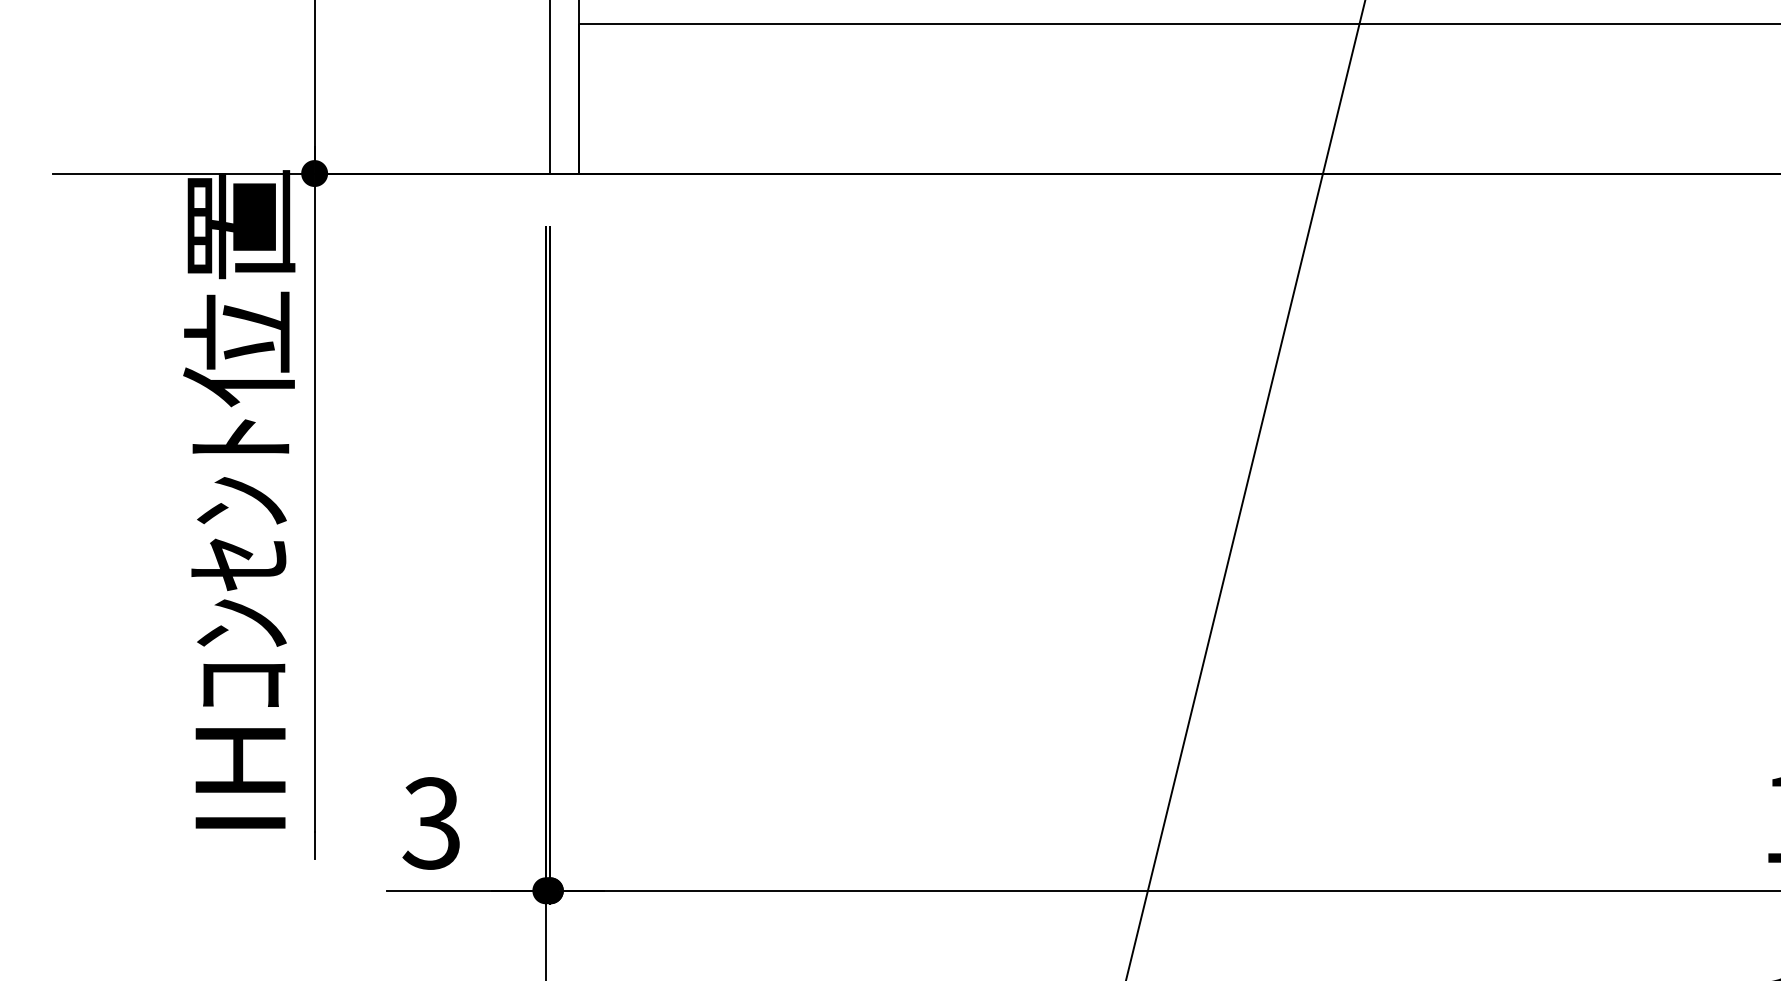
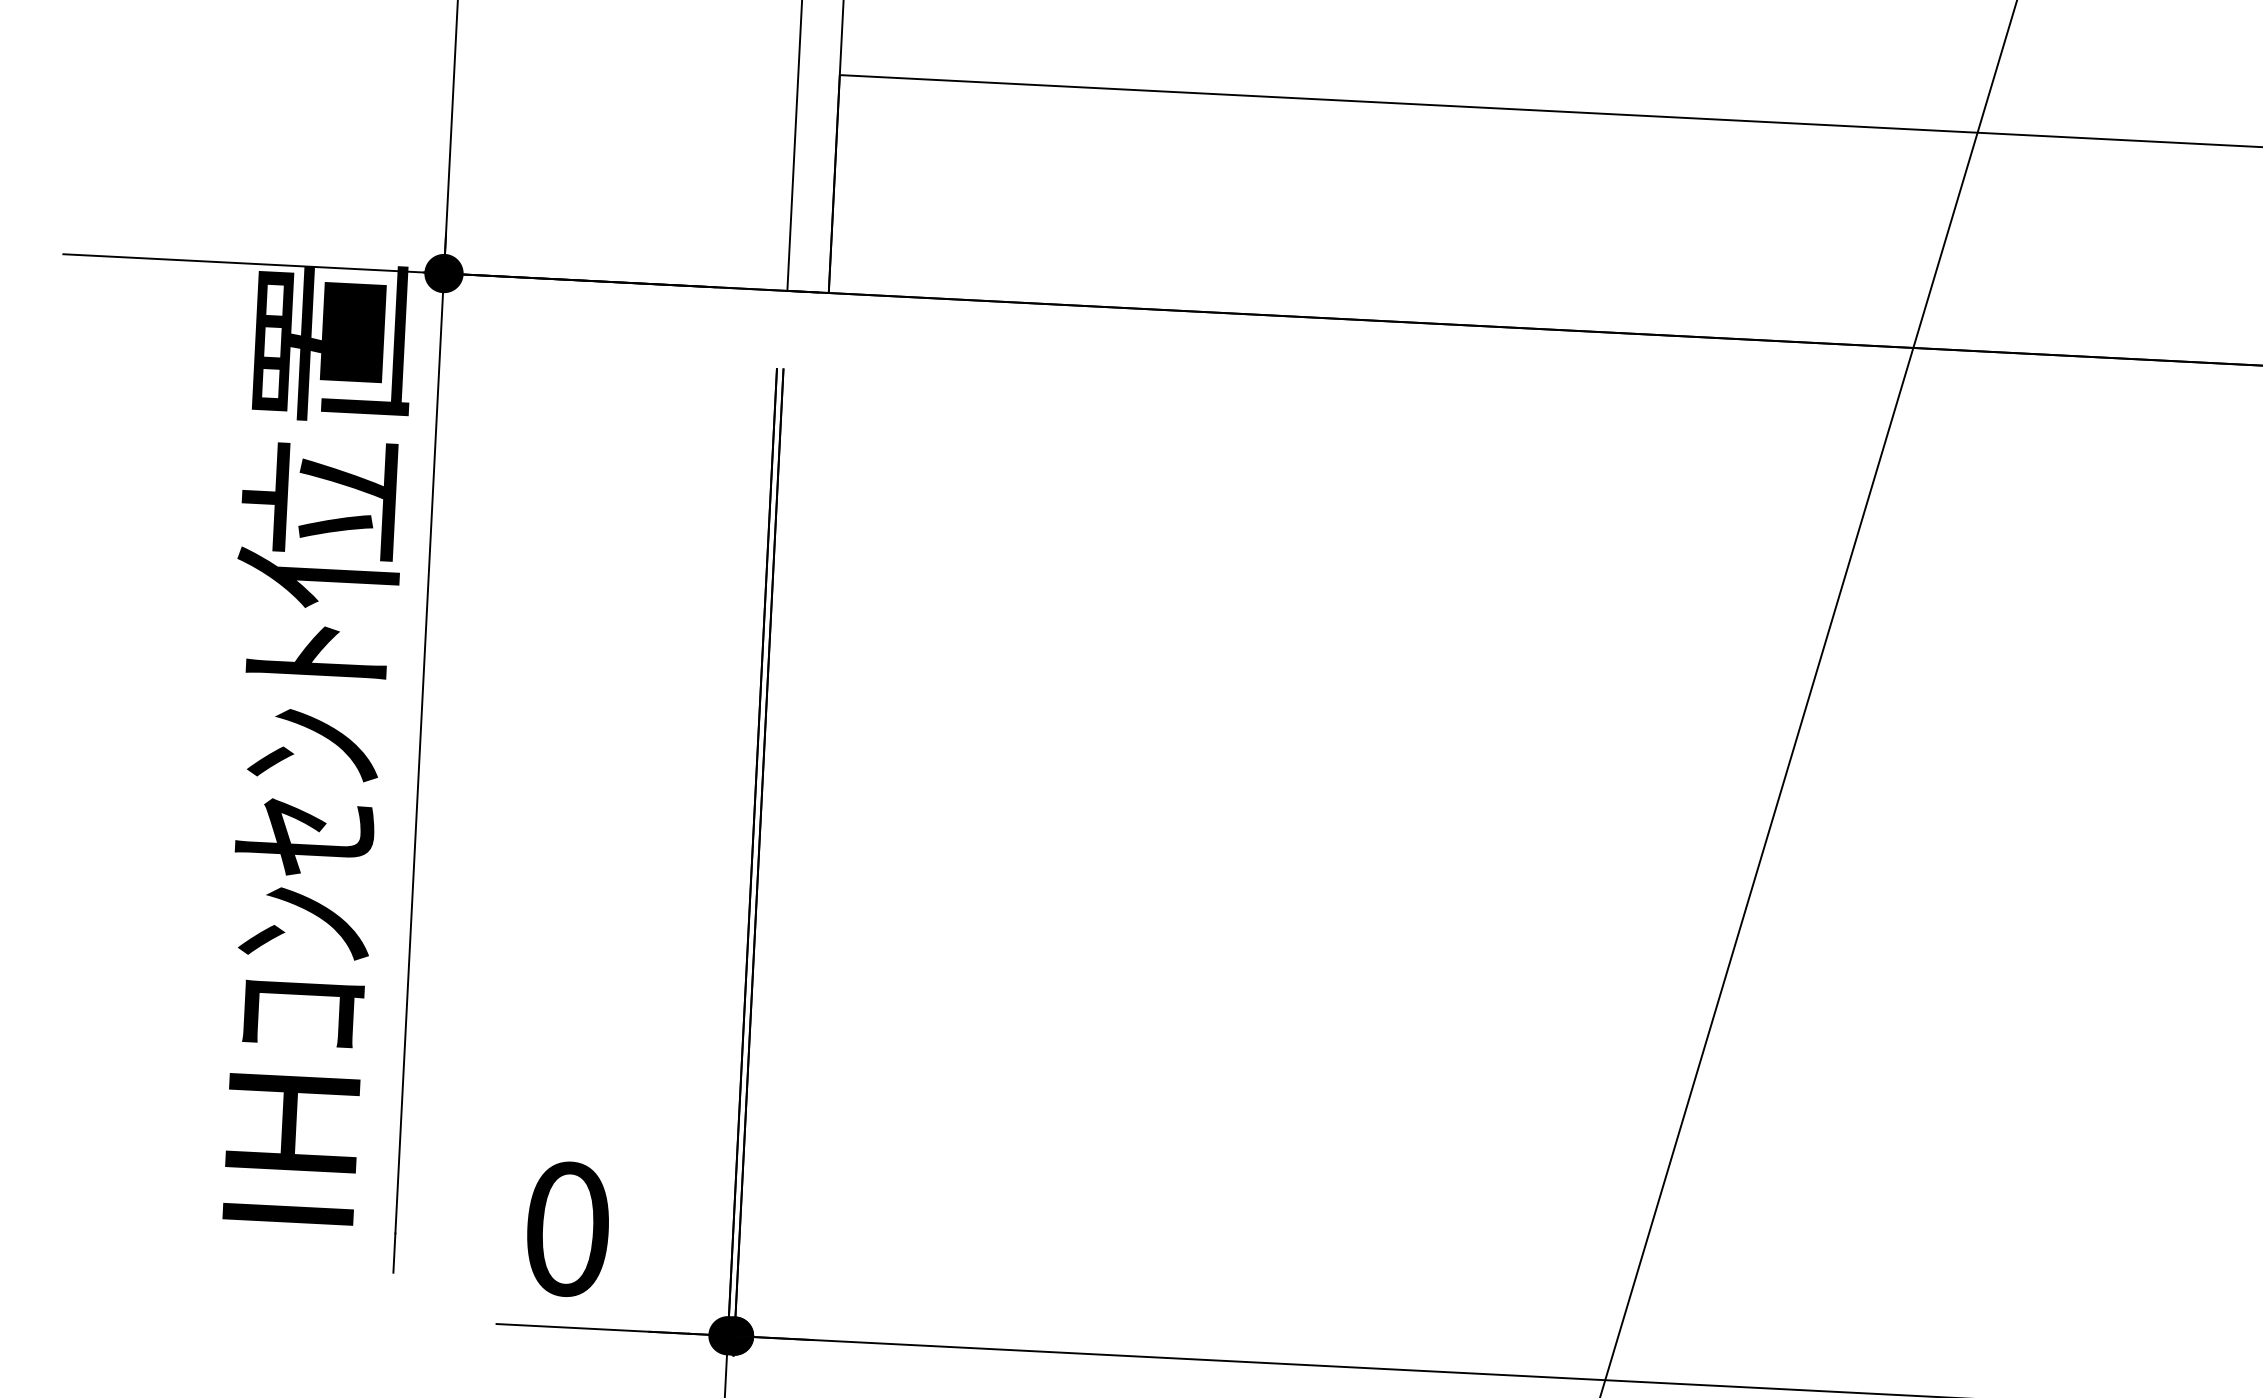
text: (431, 823) -> (566, 1229), 3 -> 0

